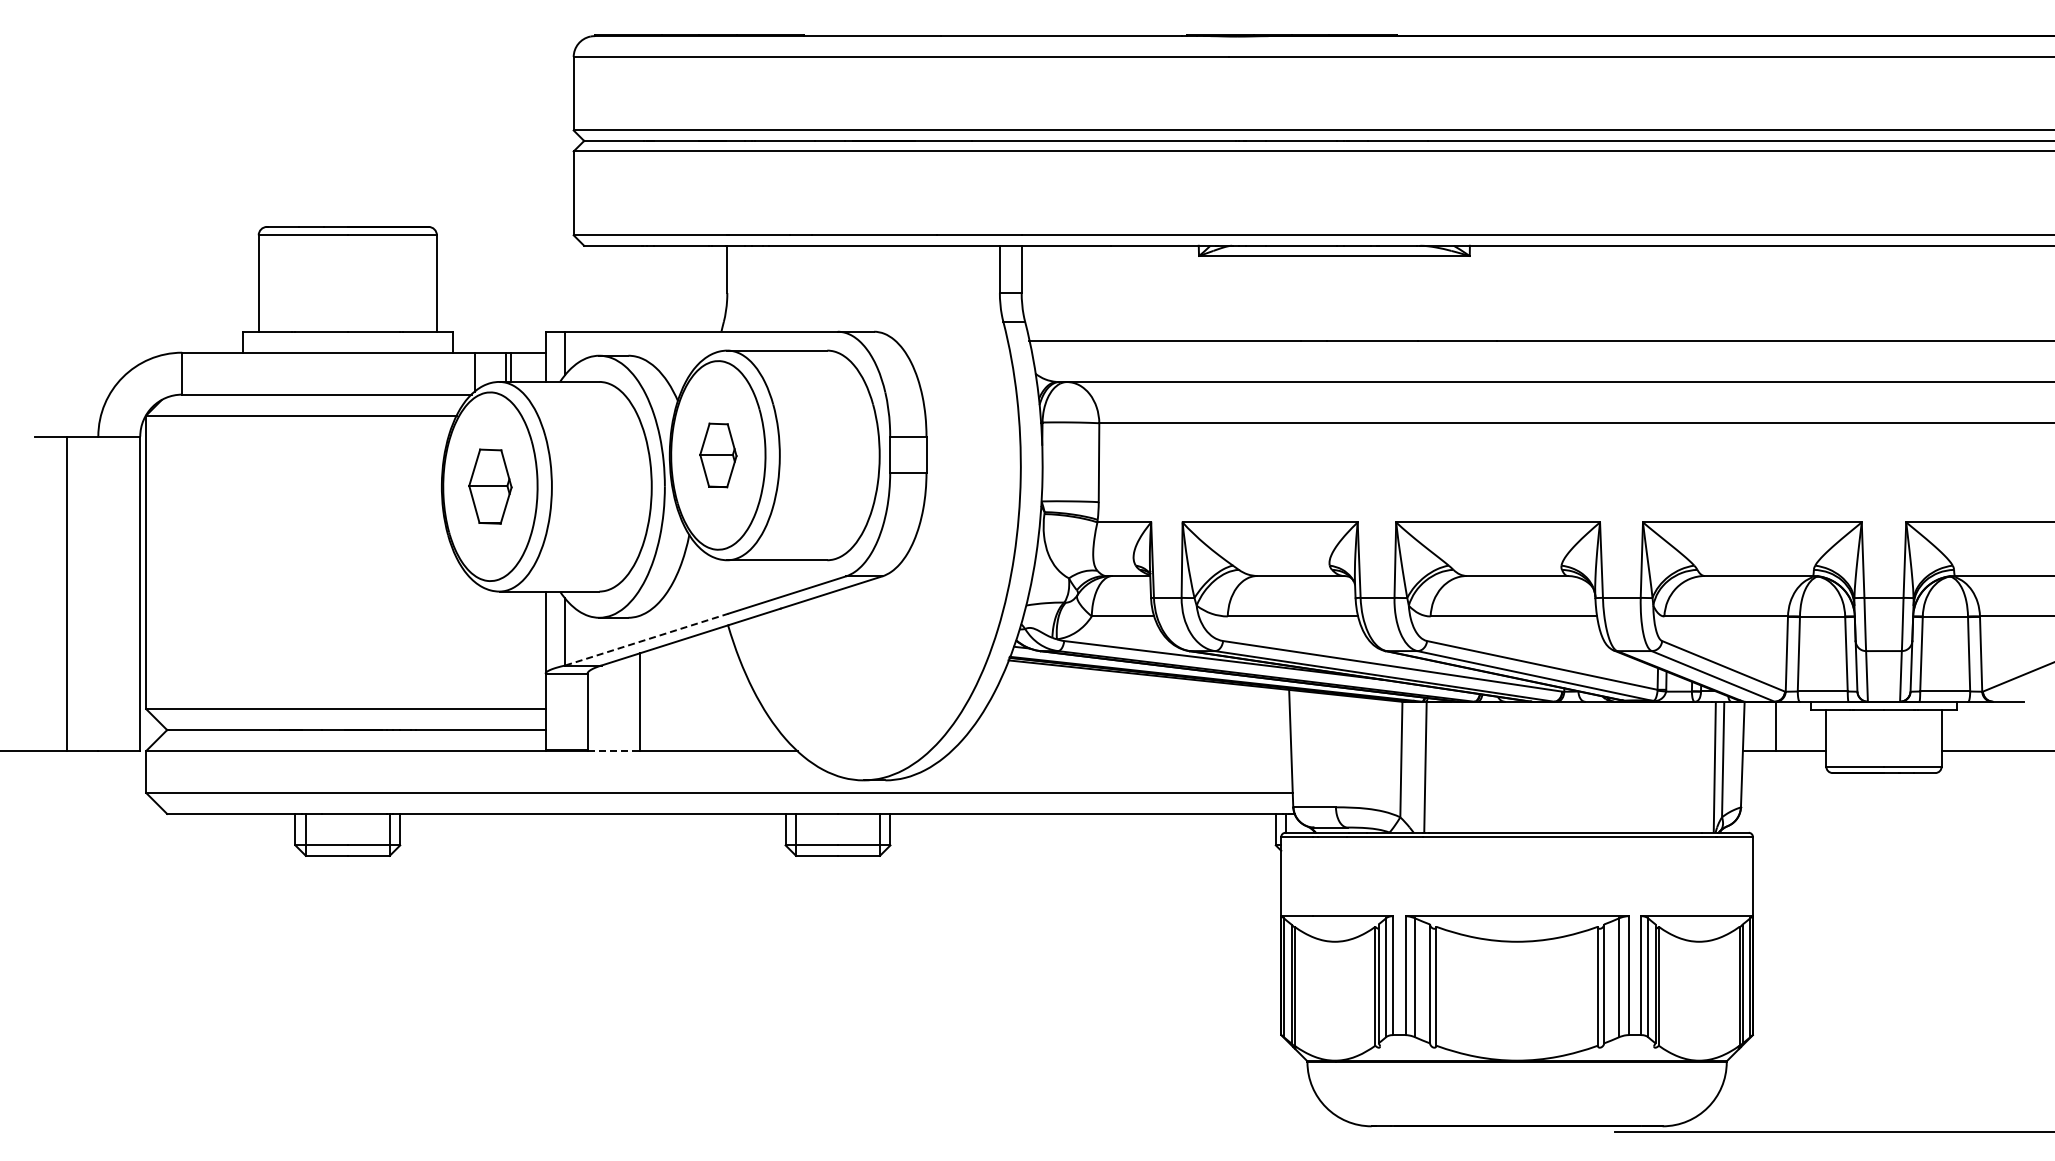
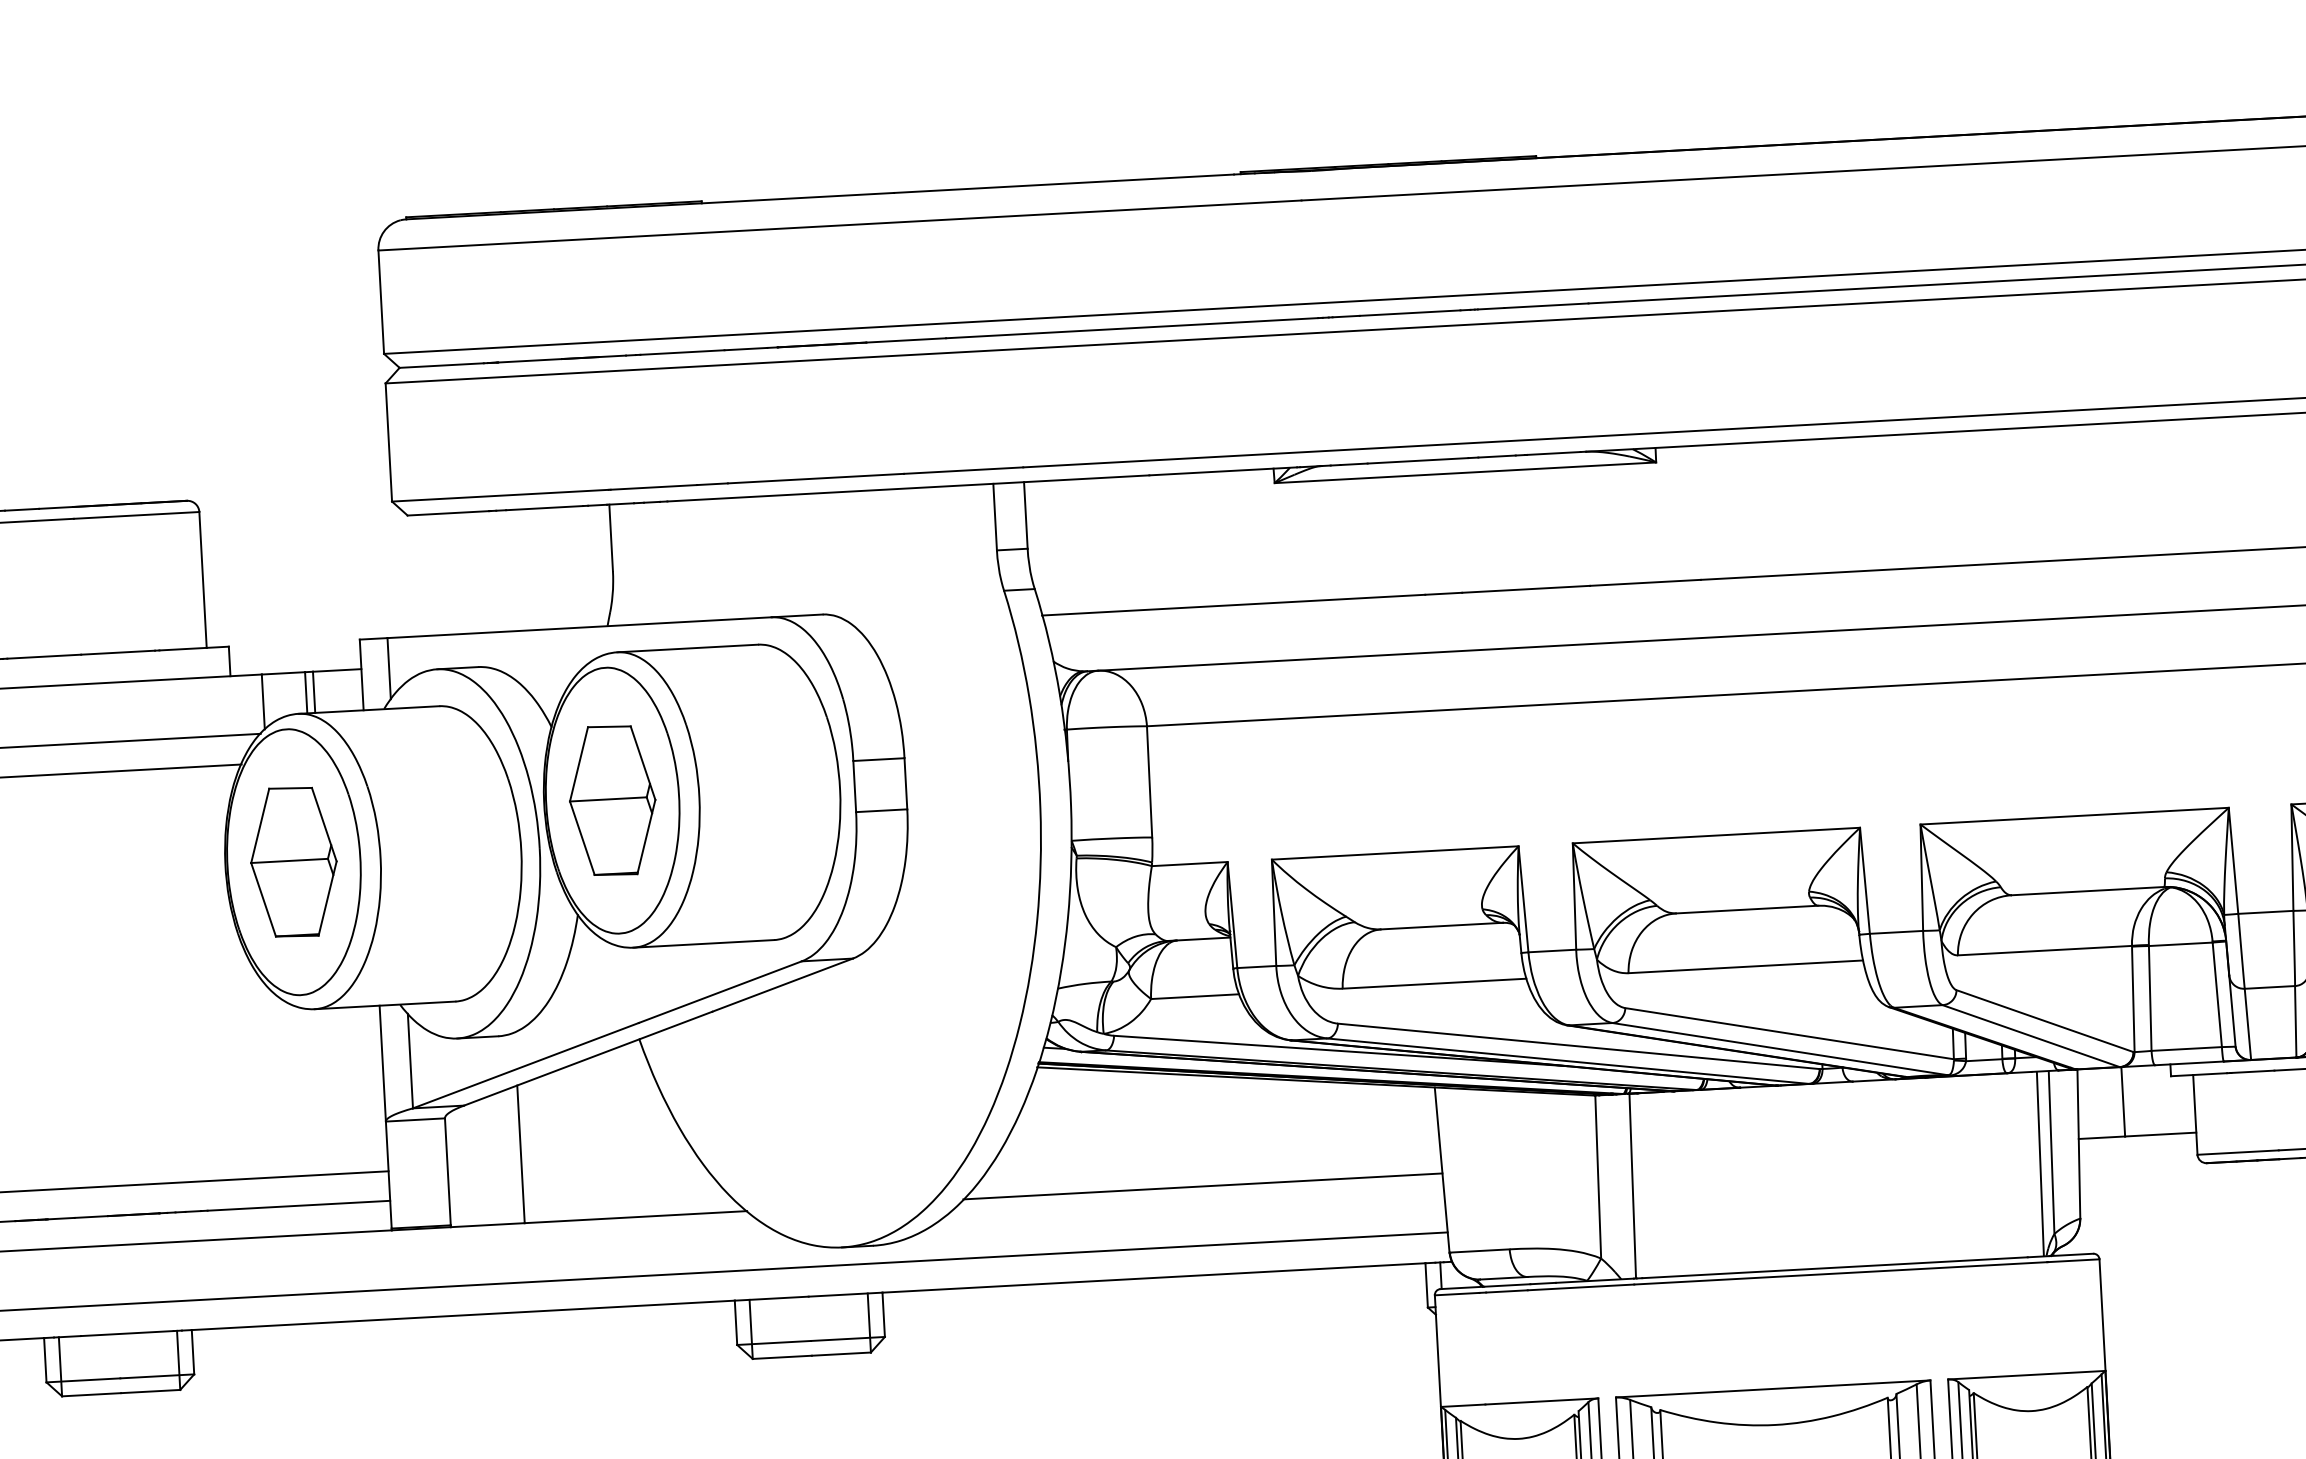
part: (718, 455) -> (612, 800), size x1.67
part: (490, 486) -> (294, 861), size x1.43
line: (646, 639) -> (525, 1065), dashed -> solid
line: (614, 751) -> (488, 1225), dashed -> solid
line: (1121, 751) -> (1203, 1187), added

